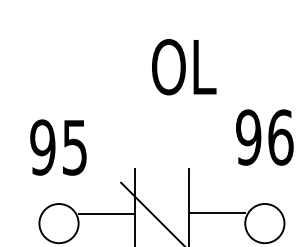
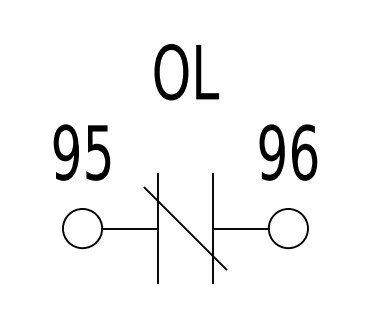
text: (183, 67) -> (186, 72), moved
text: (264, 137) -> (288, 152), moved
line: (216, 212) -> (240, 228), moved
line: (106, 213) -> (130, 228), moved

